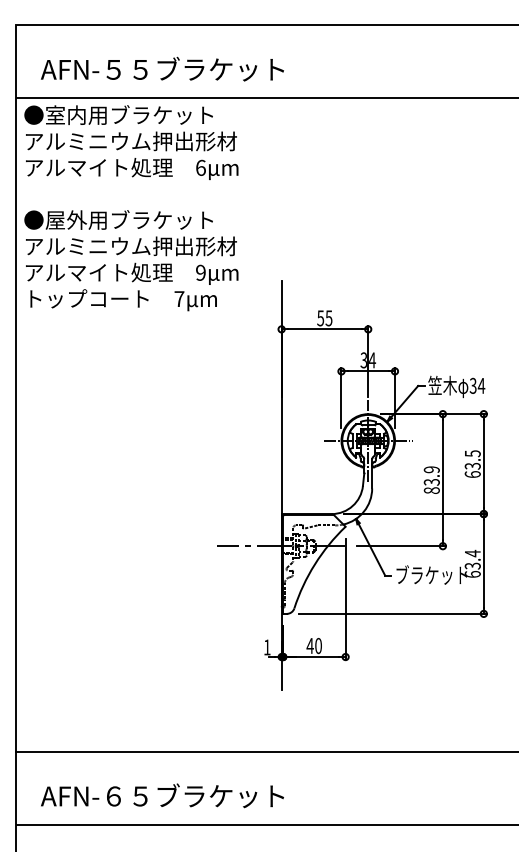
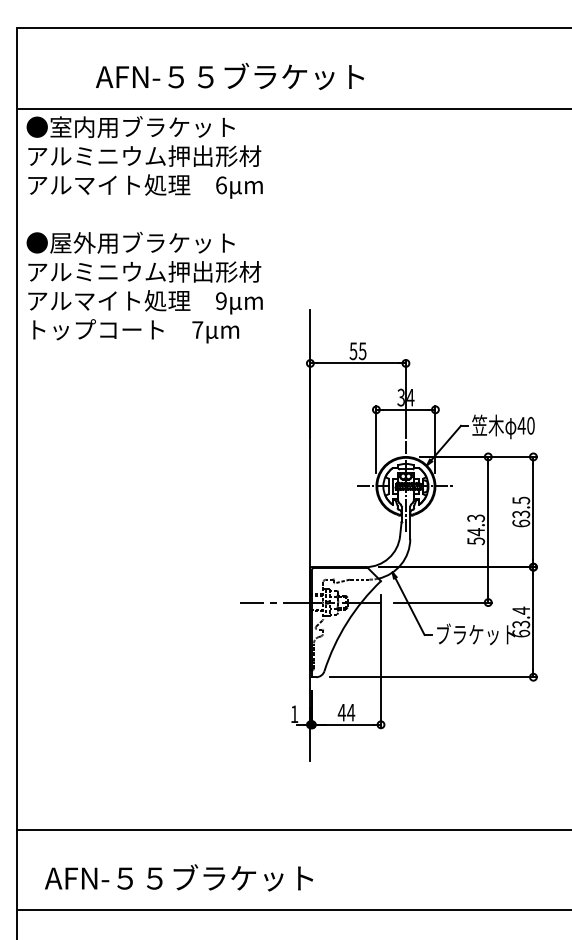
text: (162, 69) -> (229, 76), moved
text: (476, 385) -> (525, 425), 34 -> 40
text: (432, 479) -> (476, 529), 83.9 -> 54.3
text: (318, 645) -> (351, 712), 40 -> 44
text: (113, 796) -> (125, 878), AFN-６５ブラケット -> AFN-５５ブラケット

